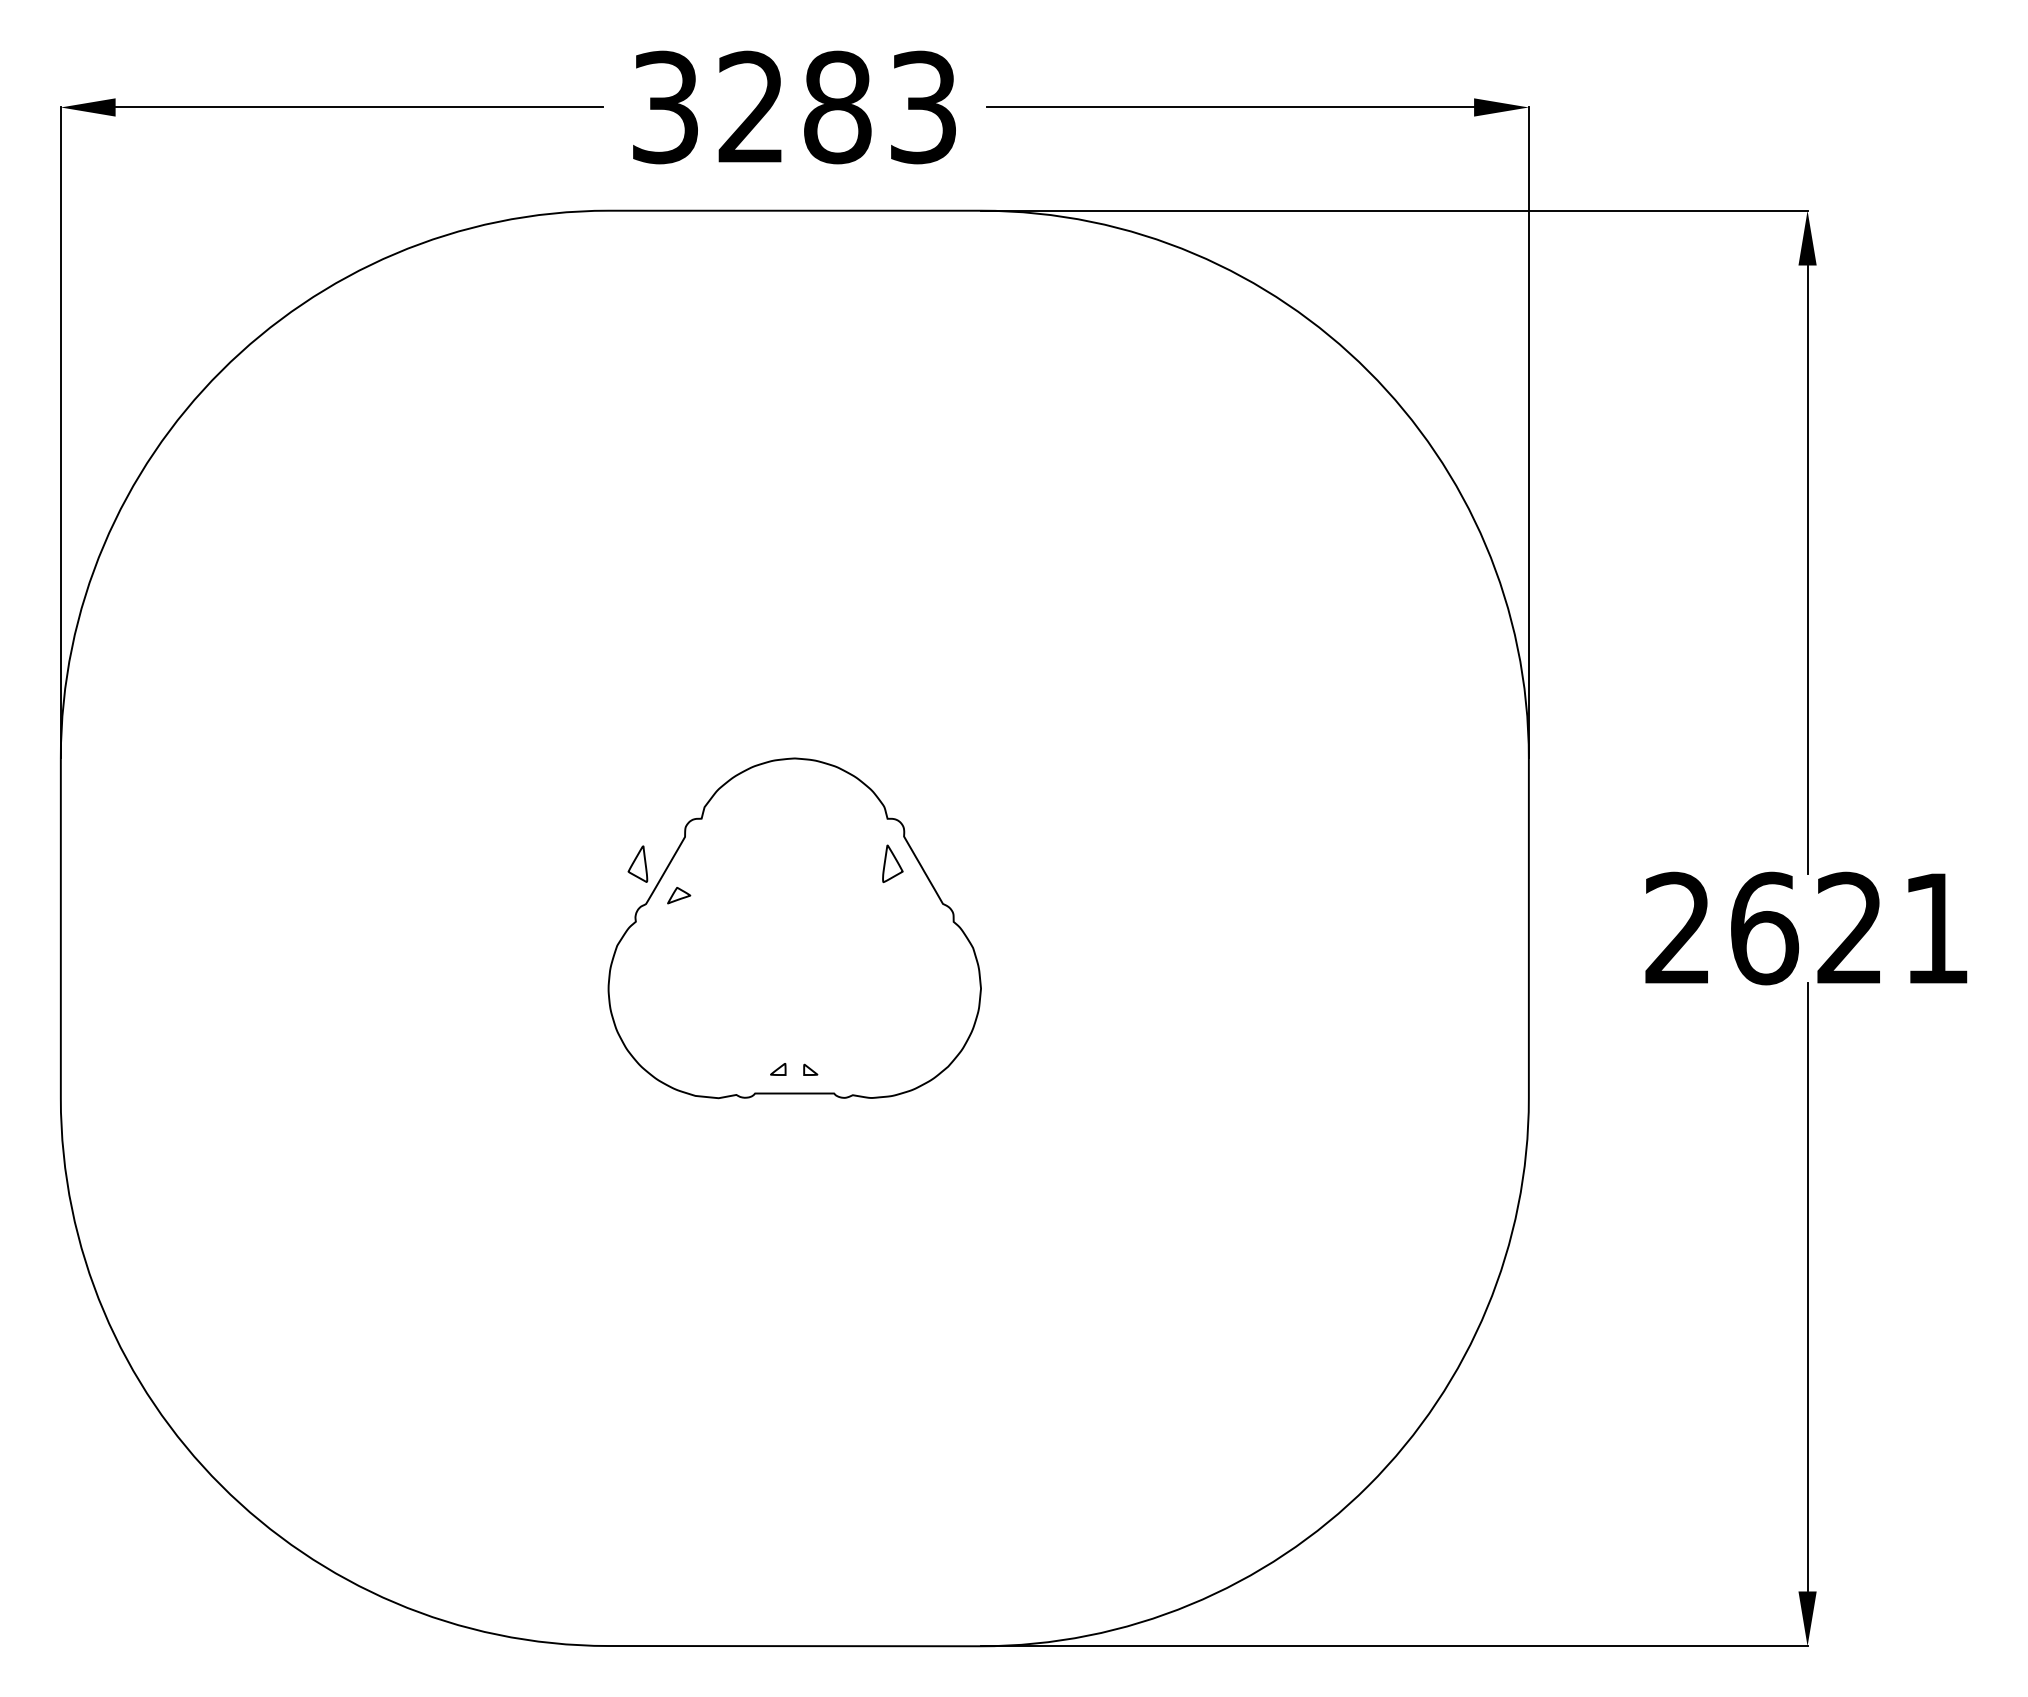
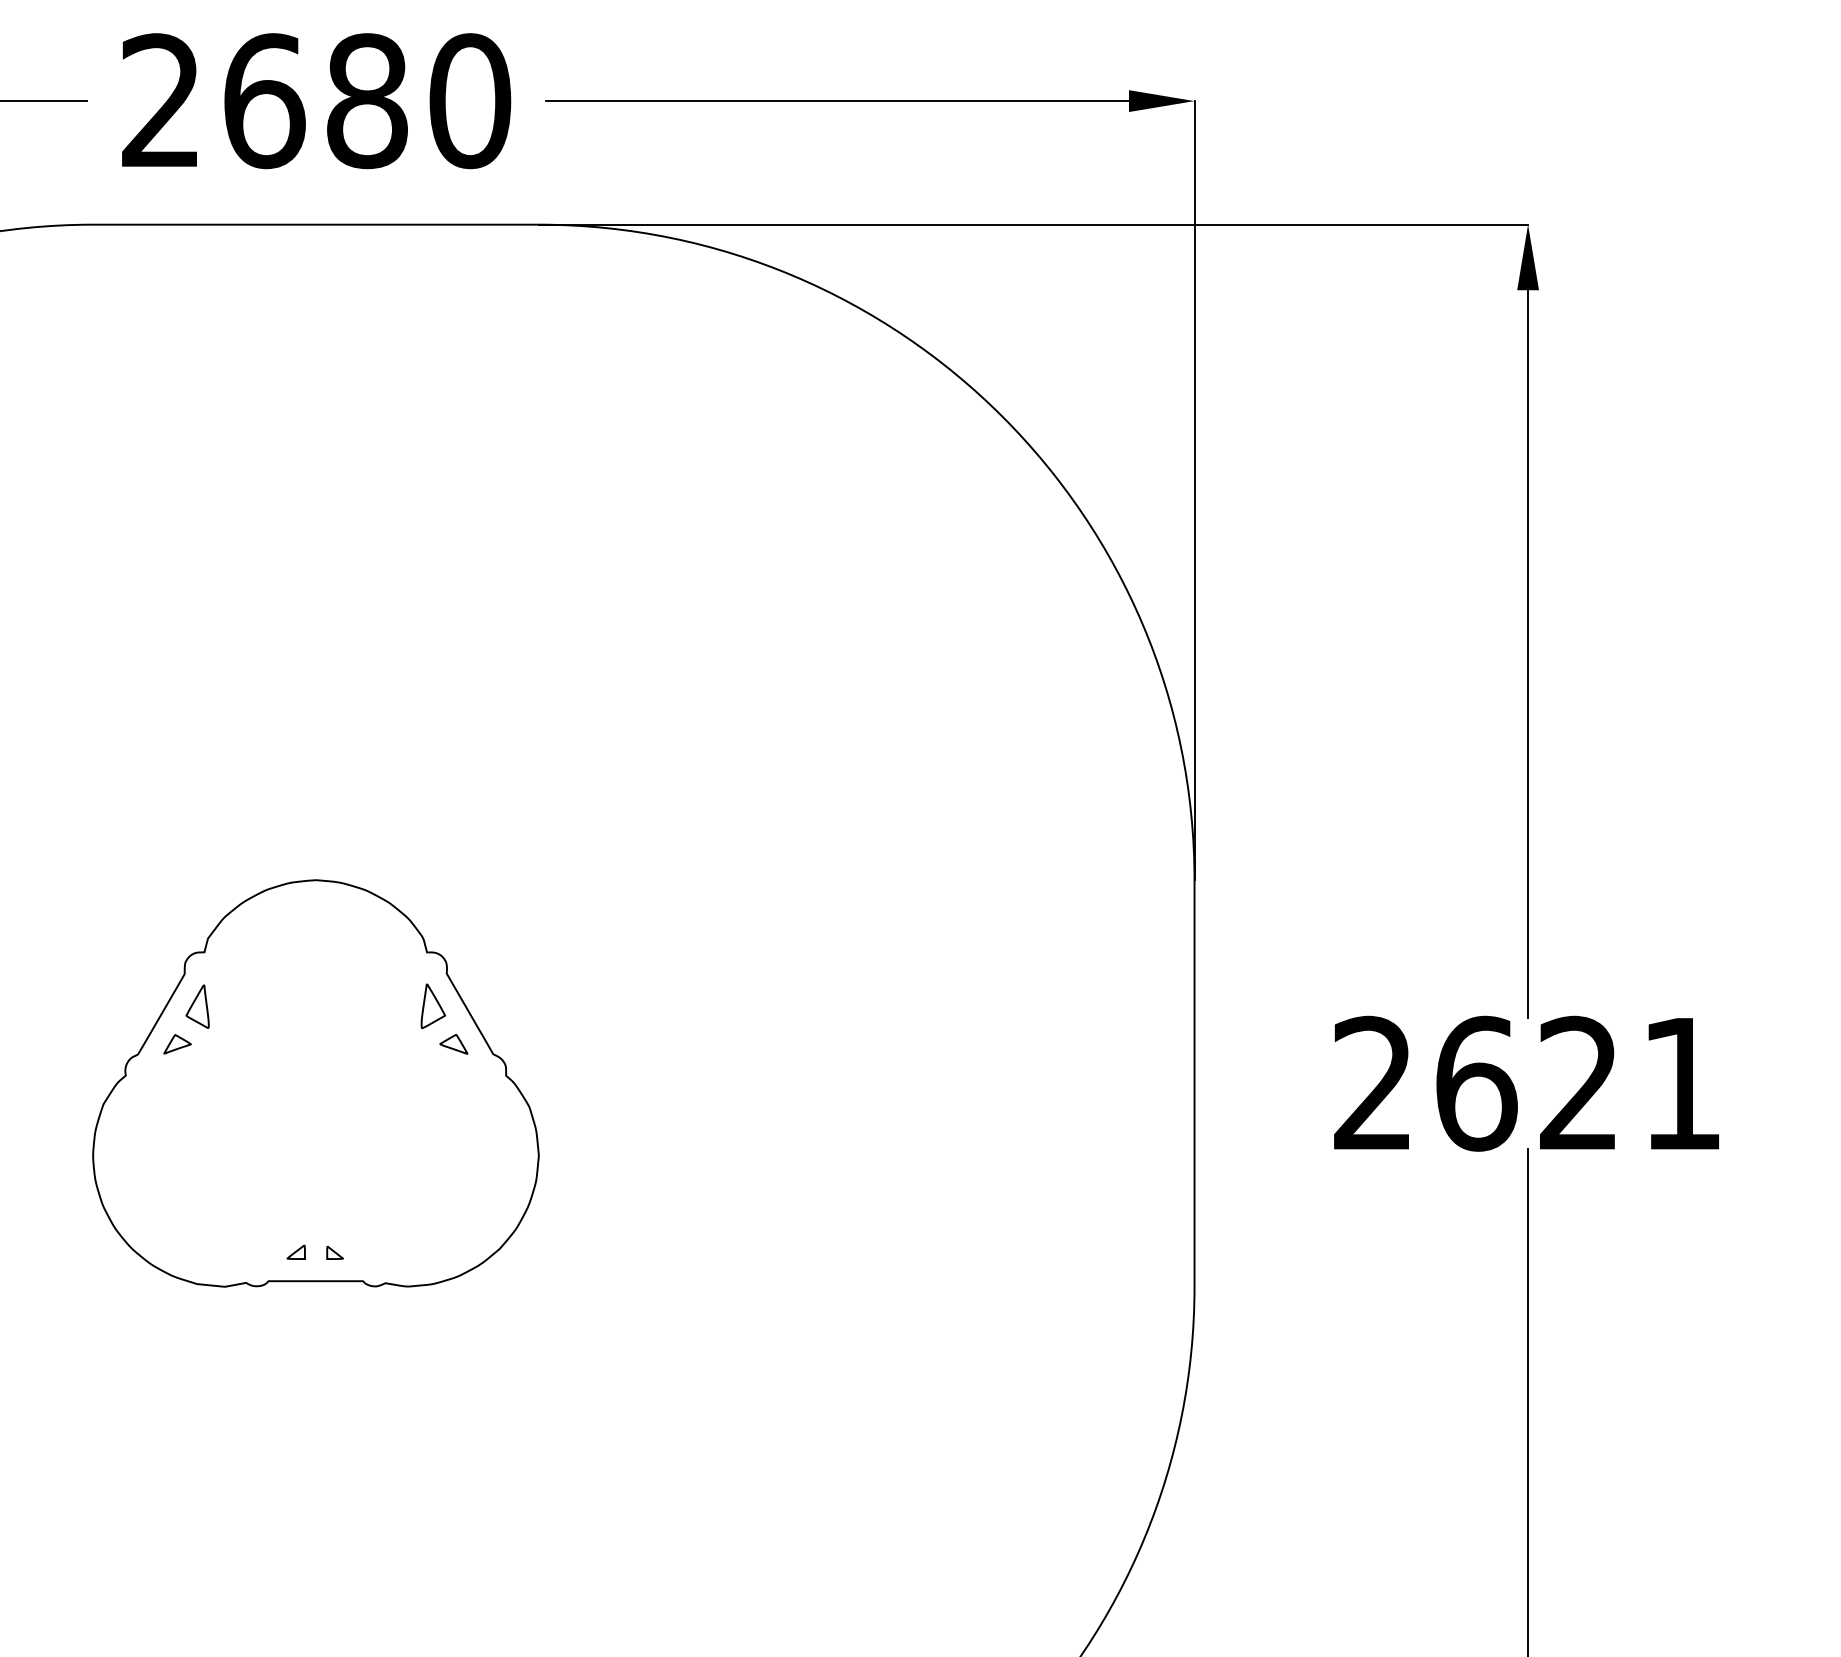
text: (794, 107) -> (315, 101), 3283 -> 2680
part: (637, 863) -> (197, 1005), moved
part: (909, 895) -> (453, 1044), added

